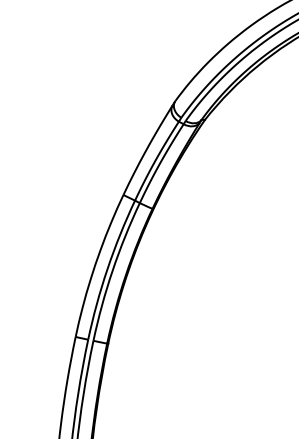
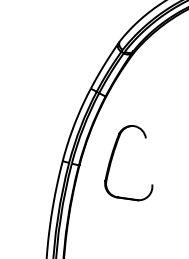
part: (172, 325) -> (113, 157), added

